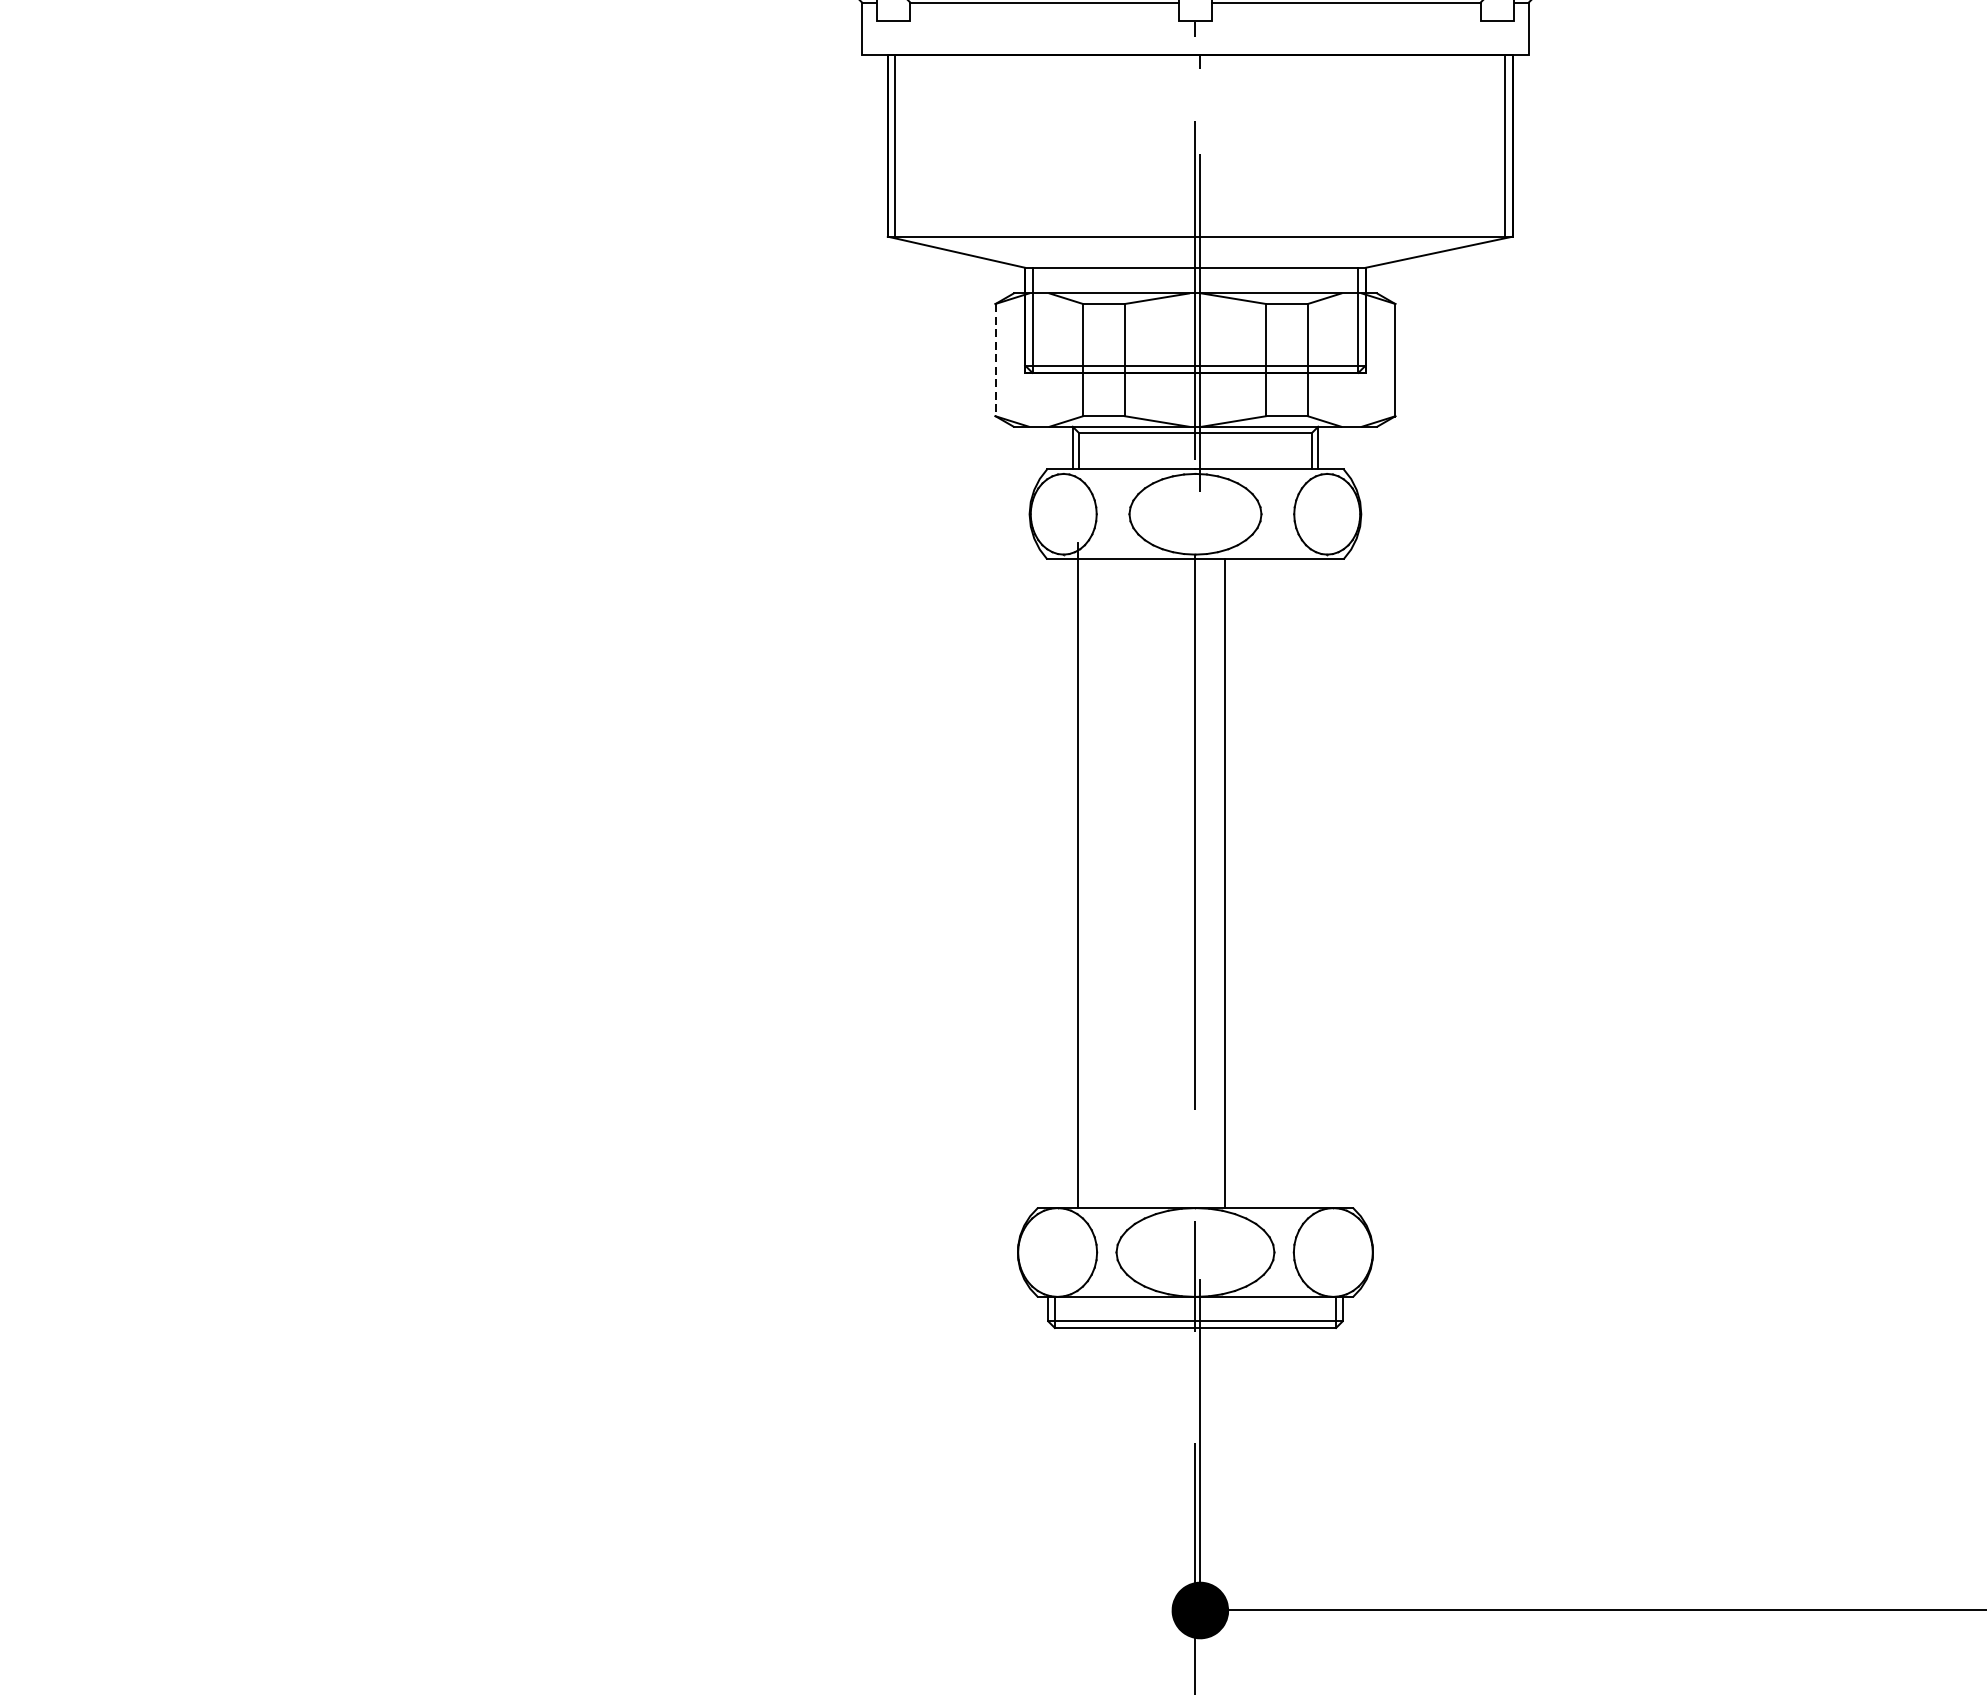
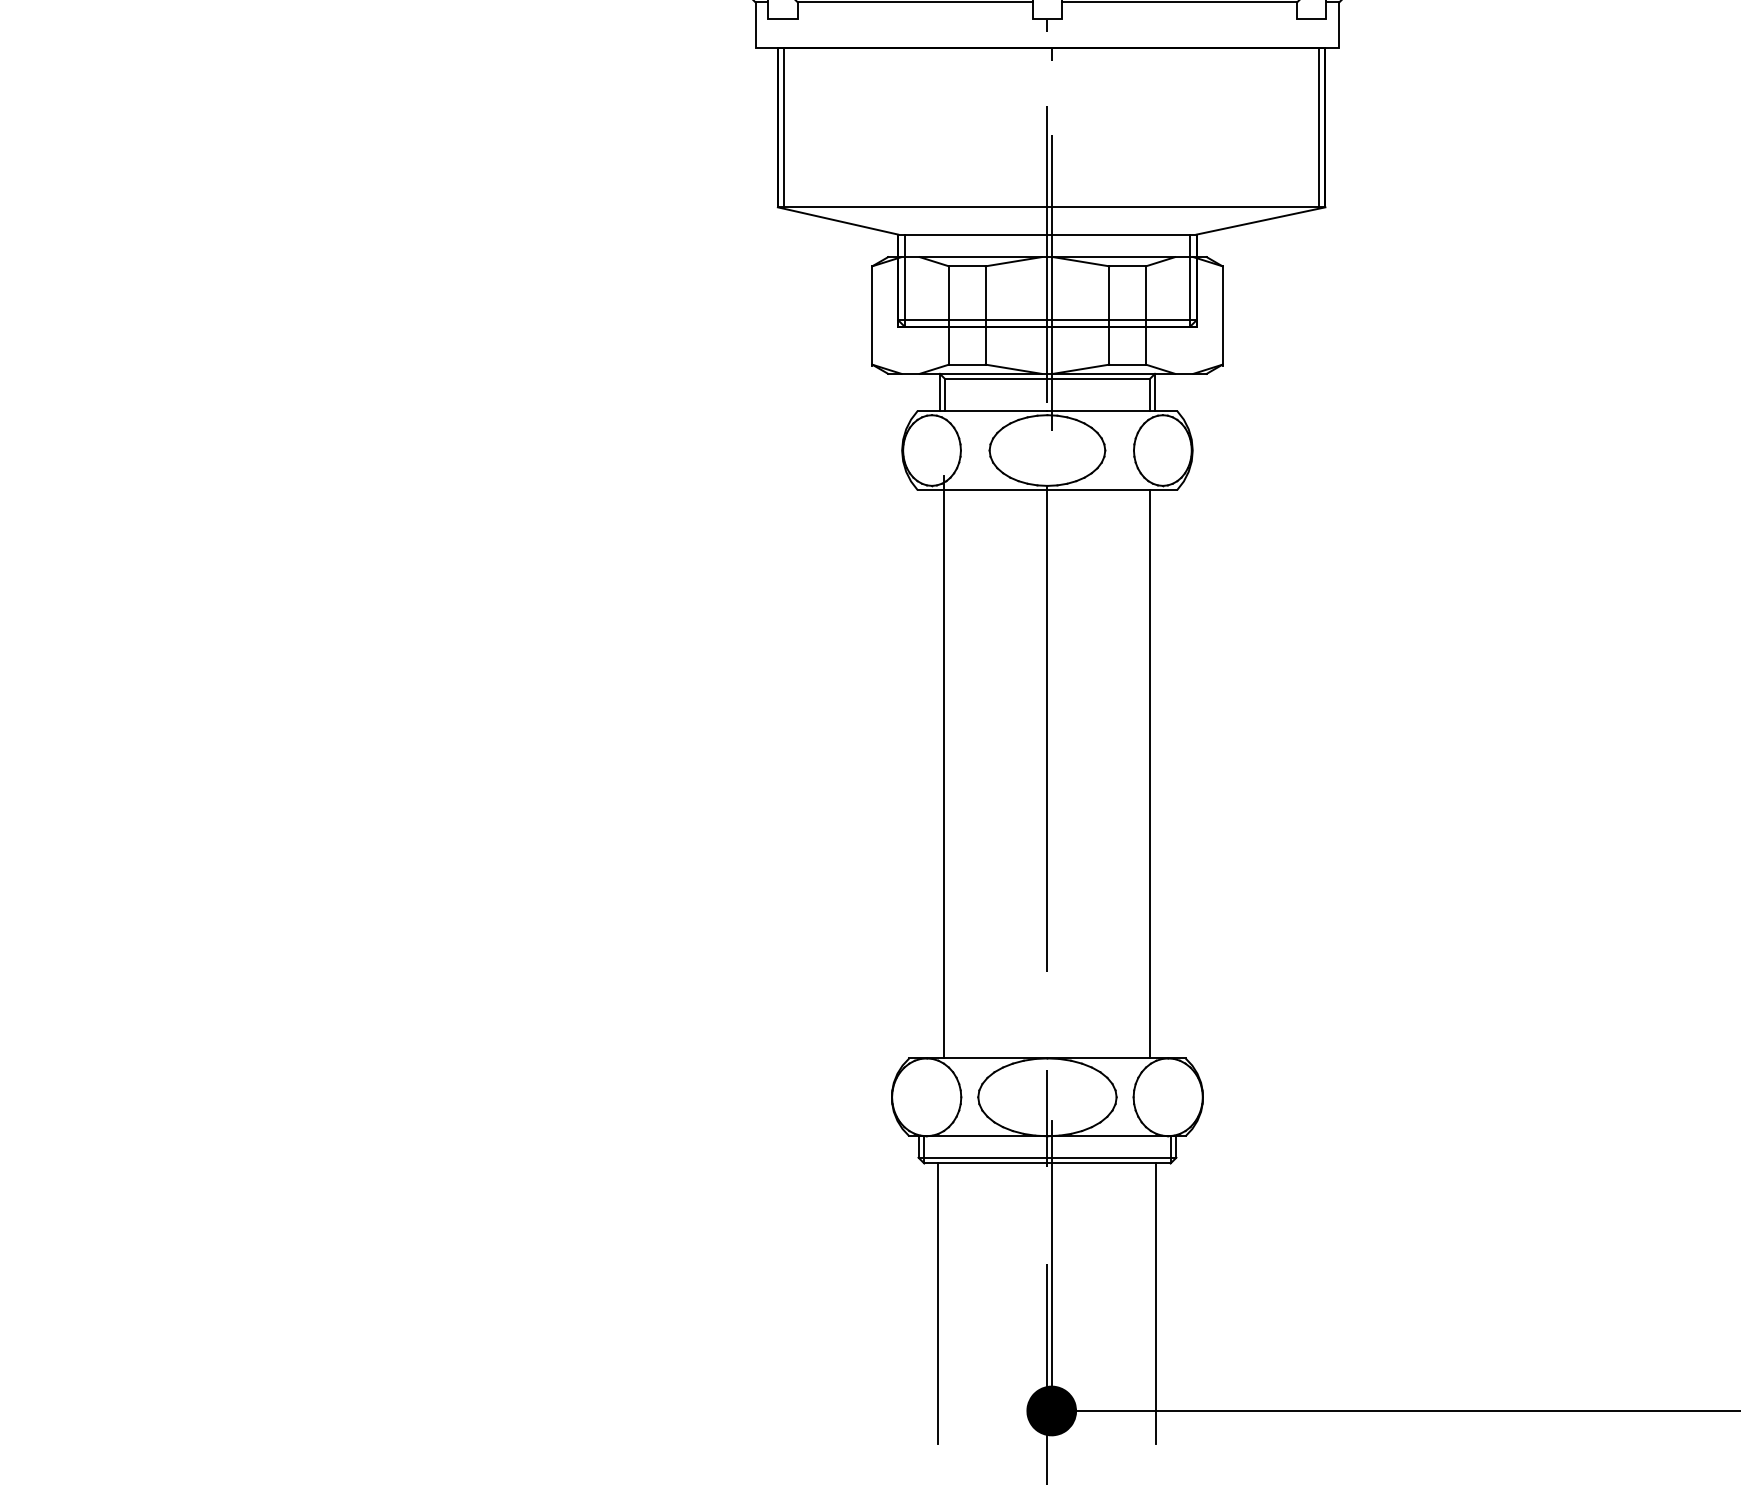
line: (995, 361) -> (872, 316), dashed -> solid
line: (1225, 884) -> (1150, 774), moved
line: (1071, 1487) -> (938, 1303), added
line: (1319, 1487) -> (1156, 1303), added

